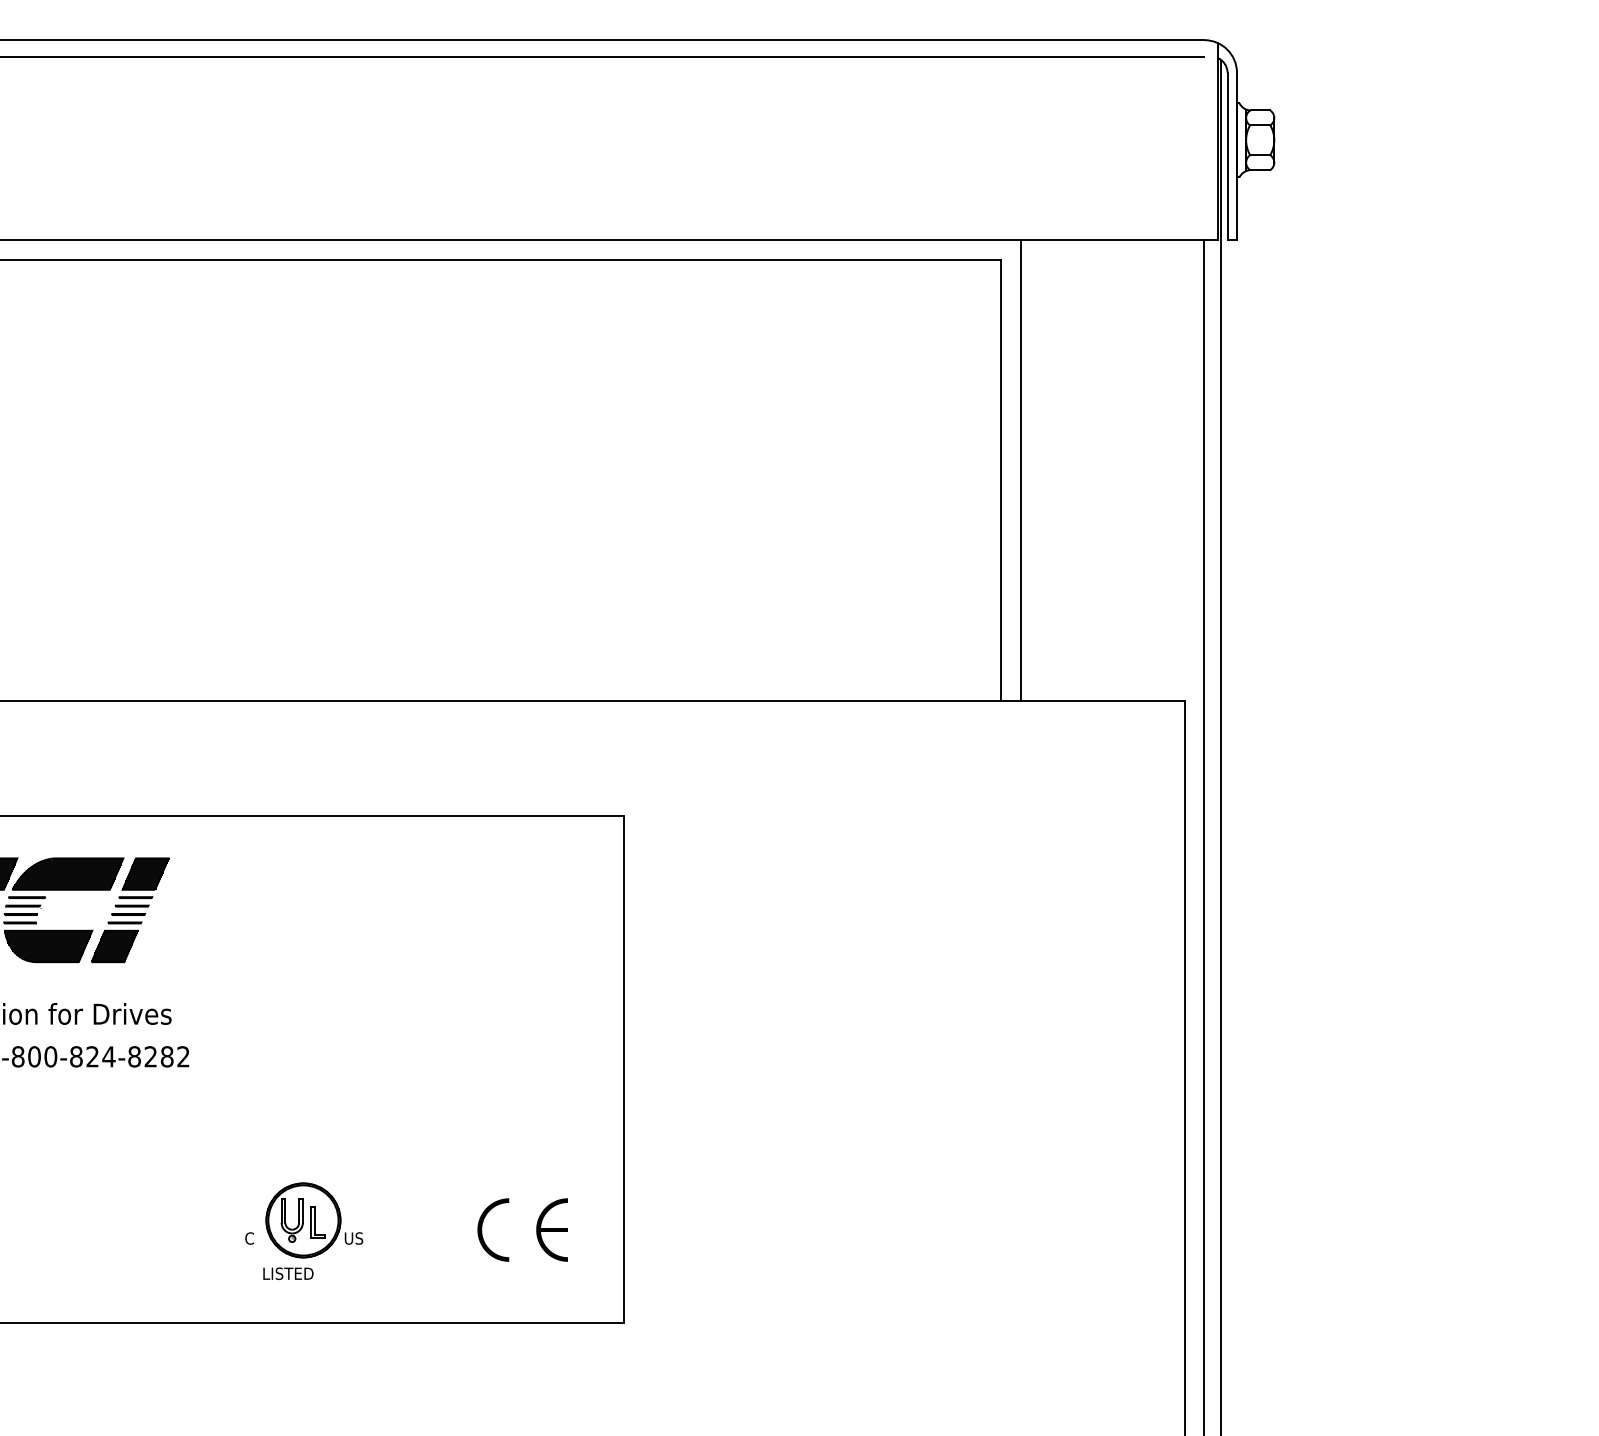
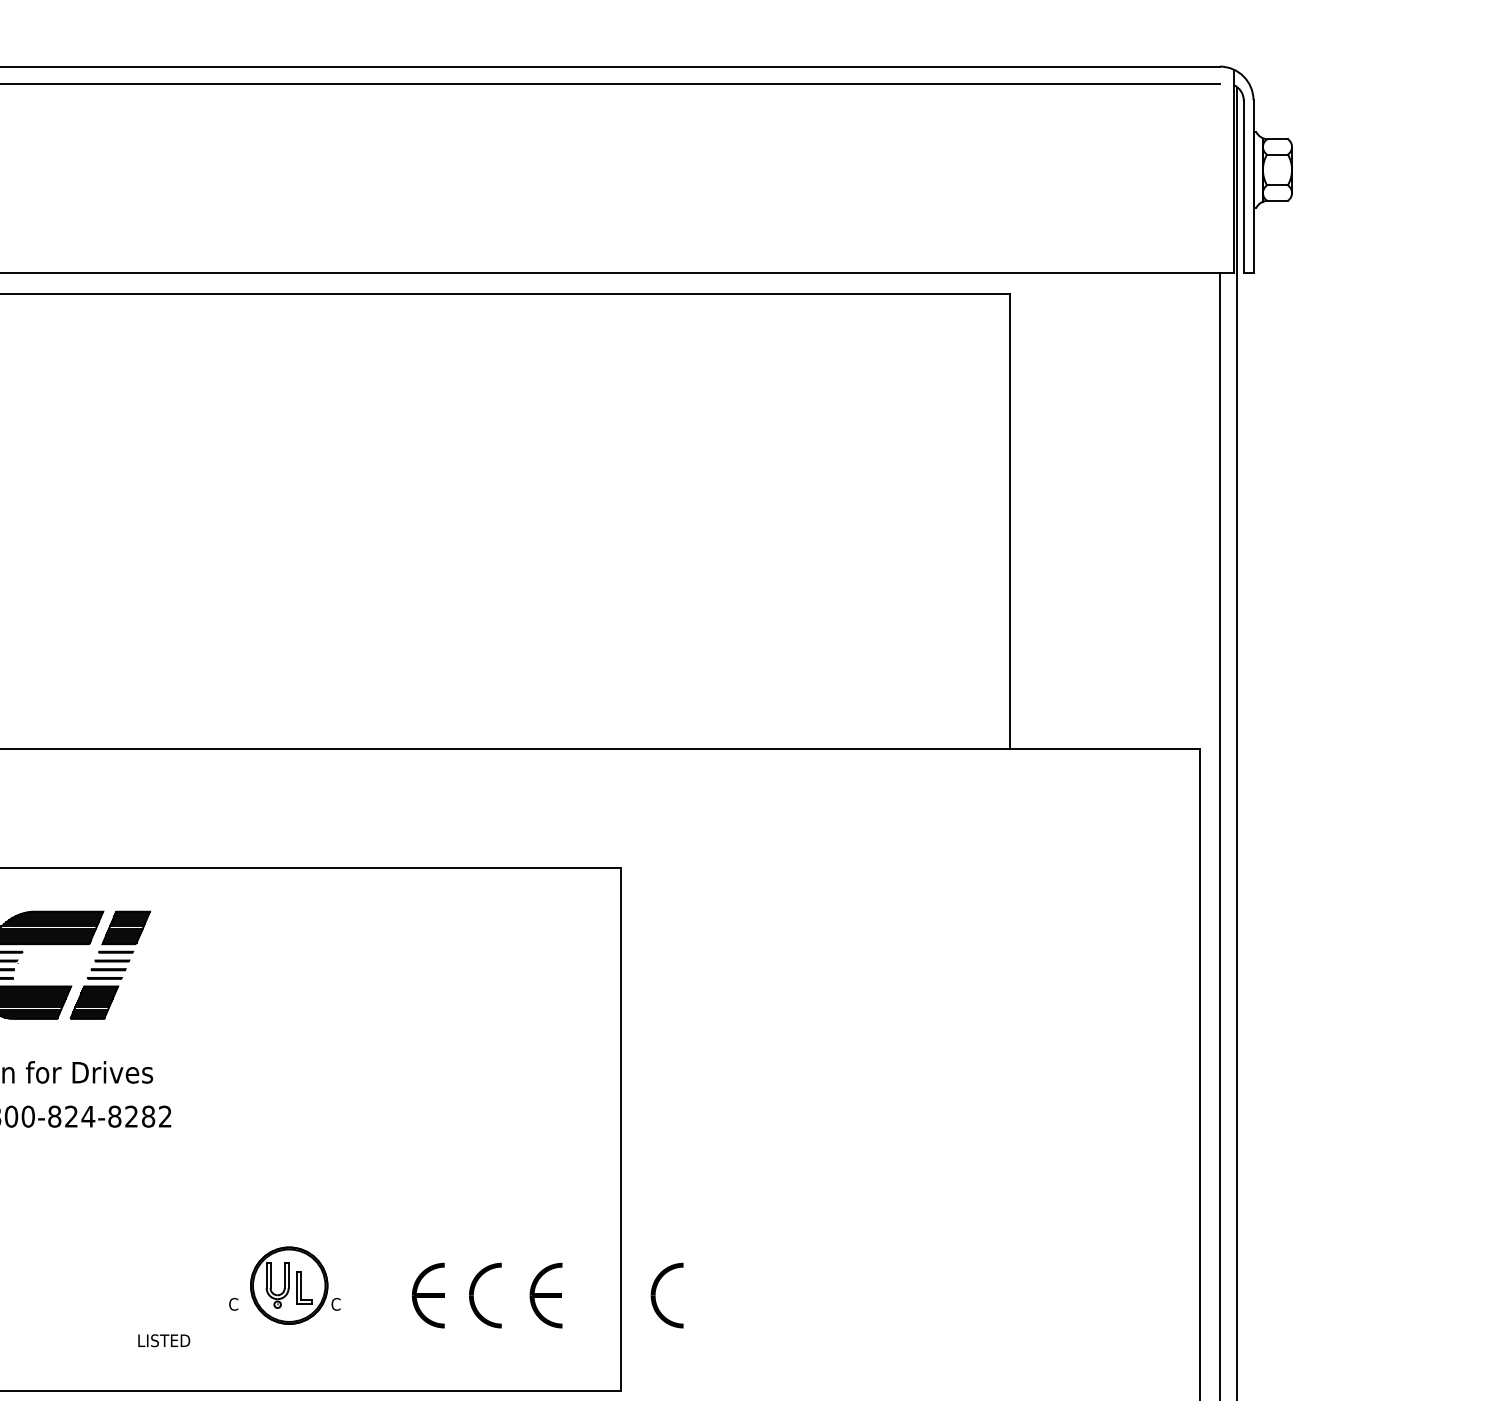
line: (1020, 470) -> (1029, 511), removed
part: (437, 1229) -> (427, 1295), added
part: (658, 1229) -> (655, 1295), added
text: (353, 1238) -> (340, 1304), US -> C
text: (288, 1273) -> (164, 1340), moved

